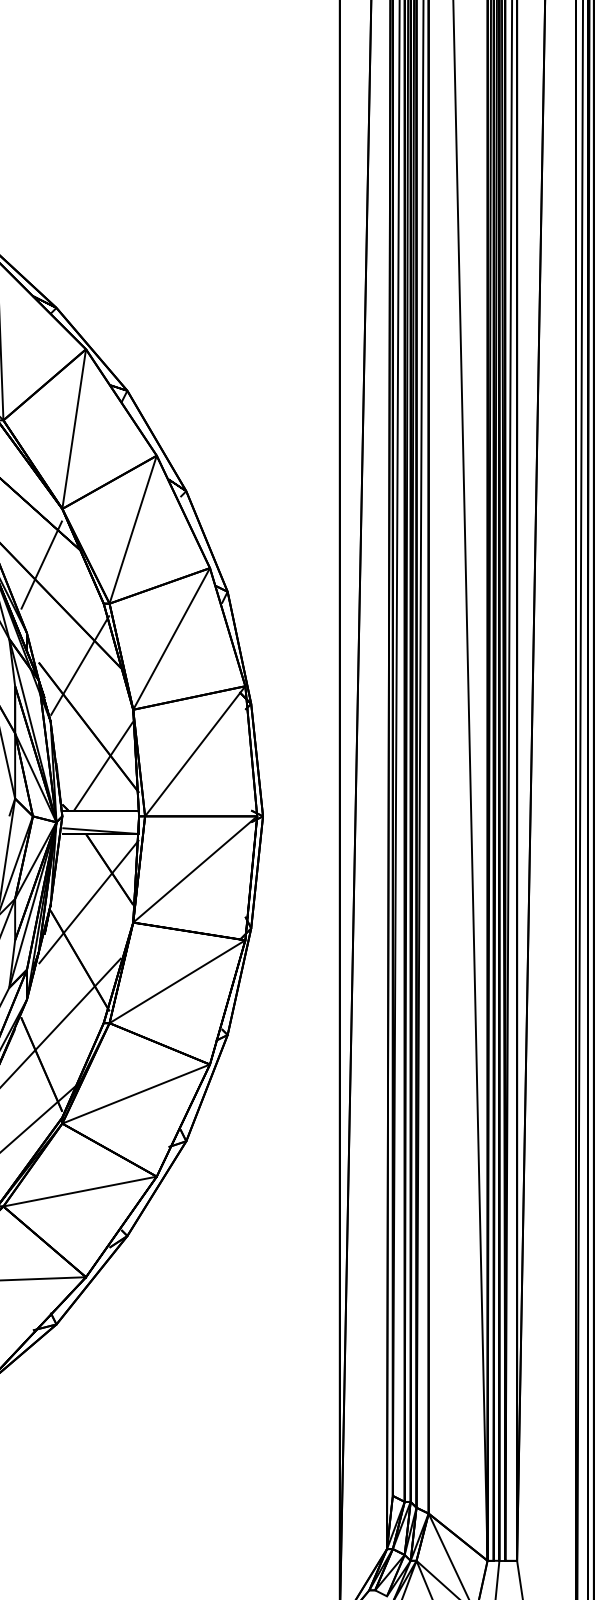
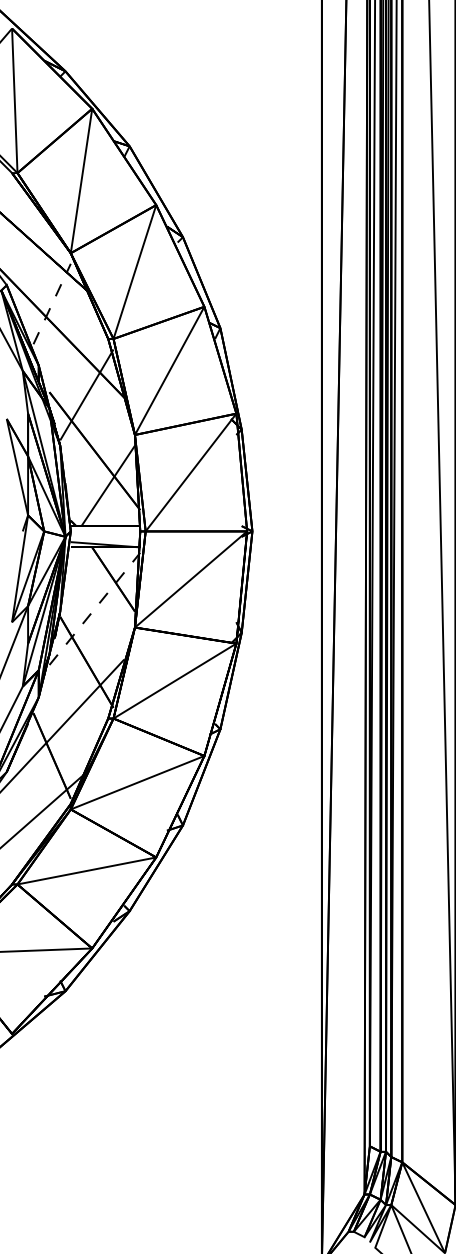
line: (41, 565) -> (51, 304), solid -> dashed
line: (88, 902) -> (94, 609), solid -> dashed

